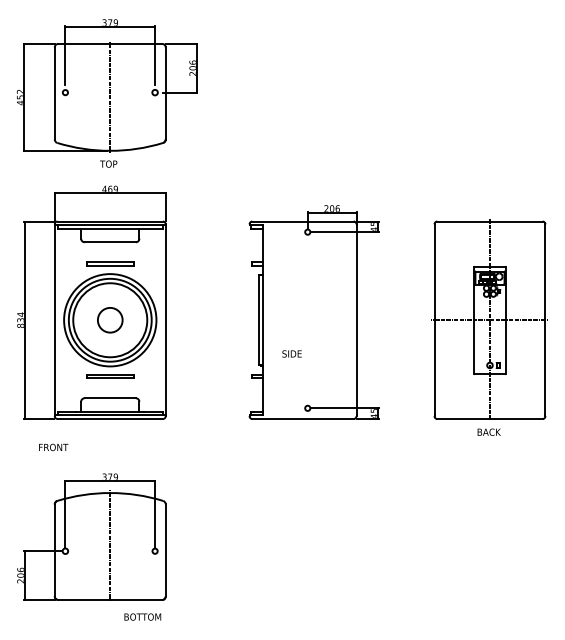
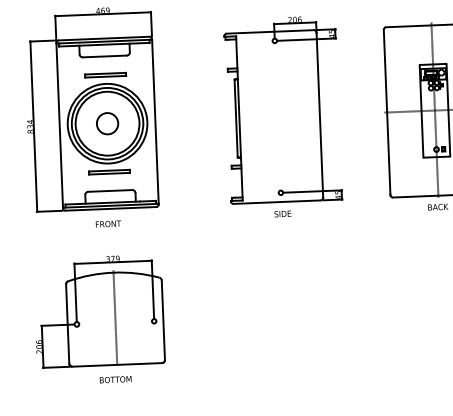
text: (291, 353) -> (282, 213), moved
text: (53, 447) -> (108, 224), moved
text: (142, 616) -> (115, 379), moved

